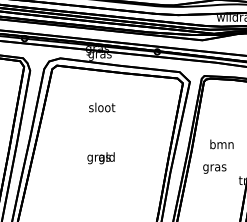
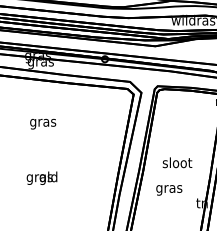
text: (102, 108) -> (43, 122), sloot -> gras
text: (222, 144) -> (177, 162), bmn -> sloot

